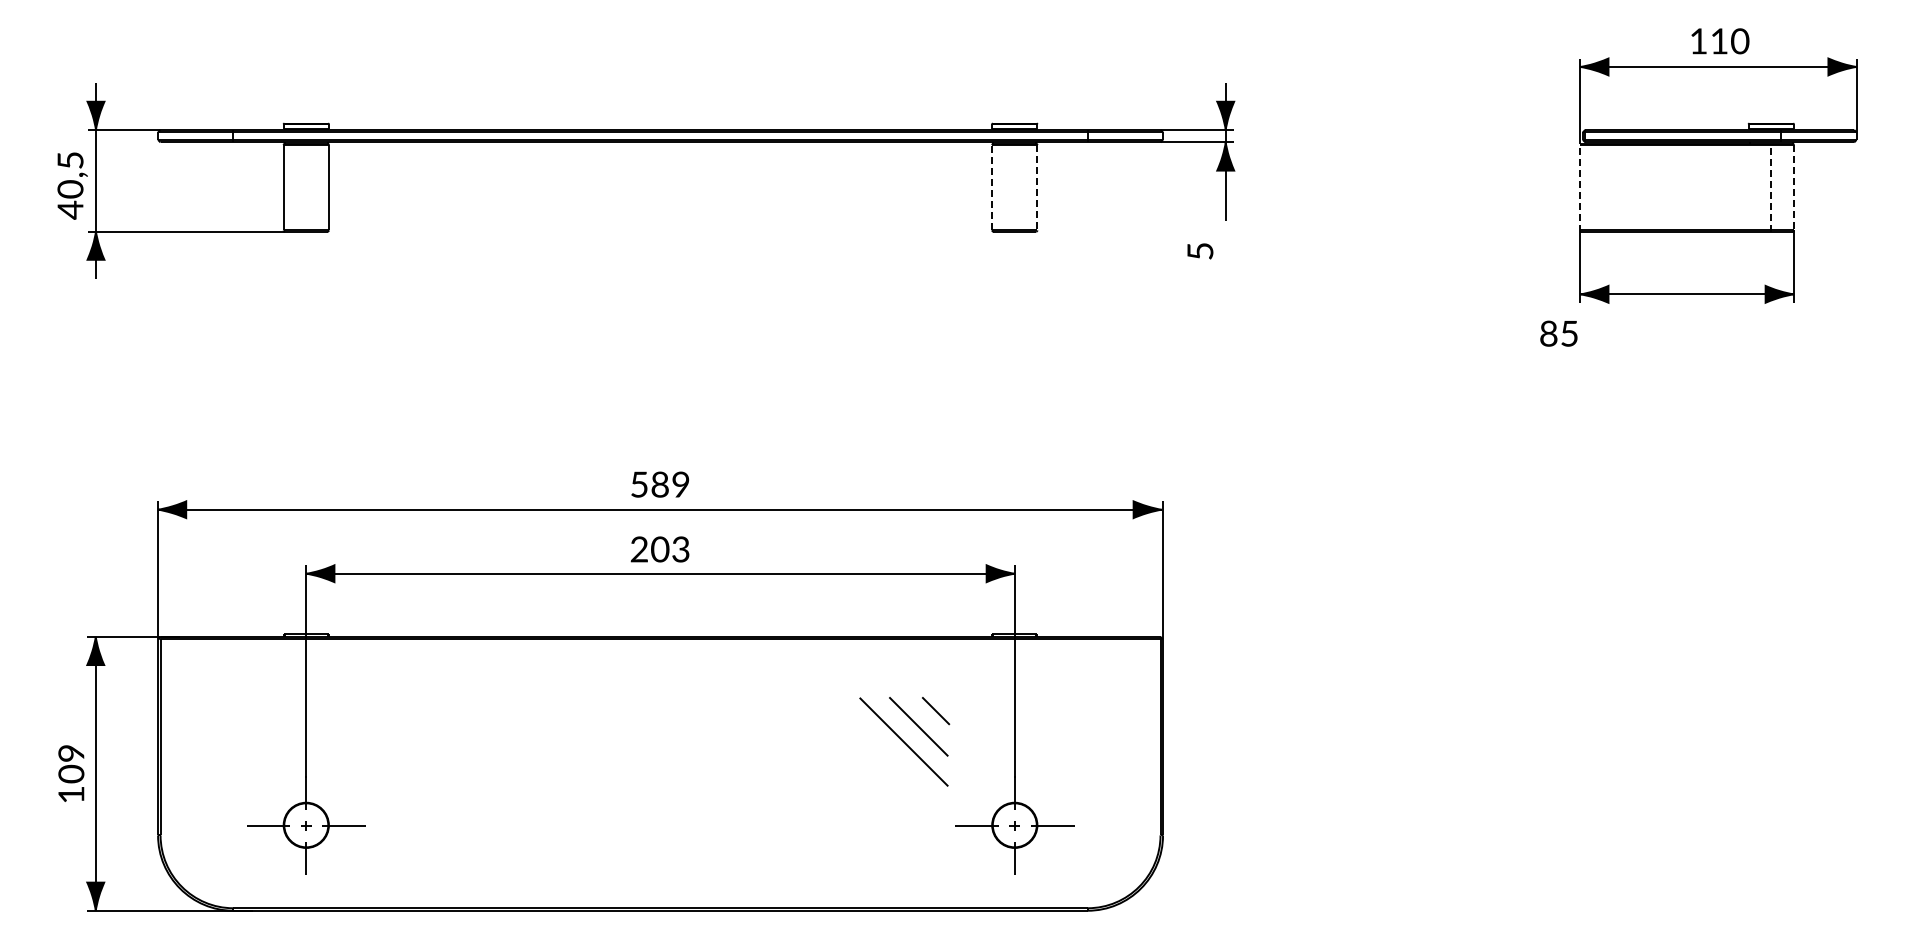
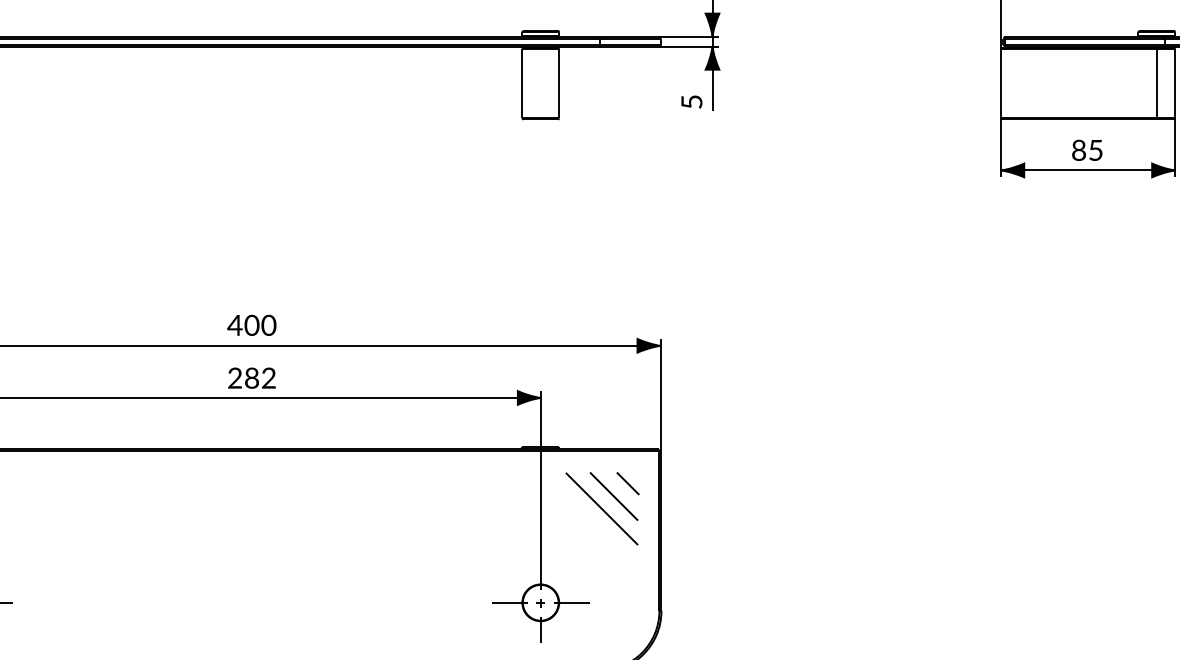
line: (992, 187) -> (522, 83), dashed -> solid
line: (1037, 187) -> (559, 83), dashed -> solid
line: (1580, 187) -> (1001, 83), dashed -> solid
line: (1771, 187) -> (1156, 83), dashed -> solid
line: (1793, 187) -> (1174, 83), dashed -> solid
text: (1200, 251) -> (691, 102), moved
text: (1558, 333) -> (1086, 150), moved
text: (659, 484) -> (251, 325), 589 -> 400
text: (670, 549) -> (260, 378), 203 -> 282
part: (904, 741) -> (602, 508), moved

